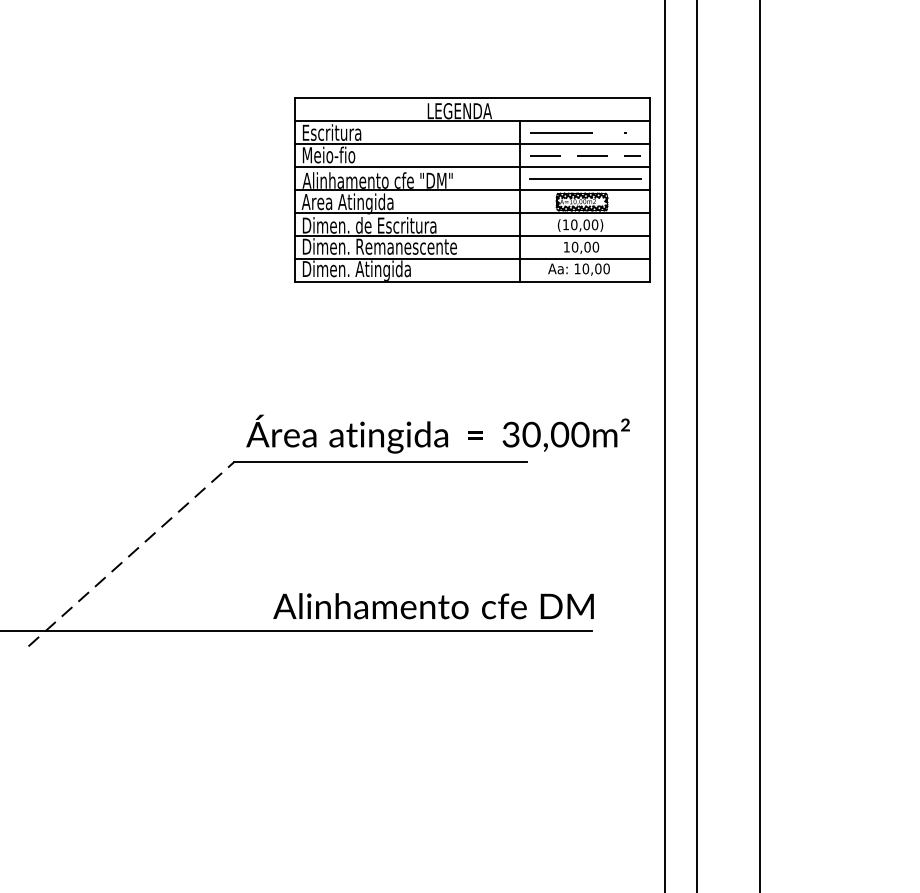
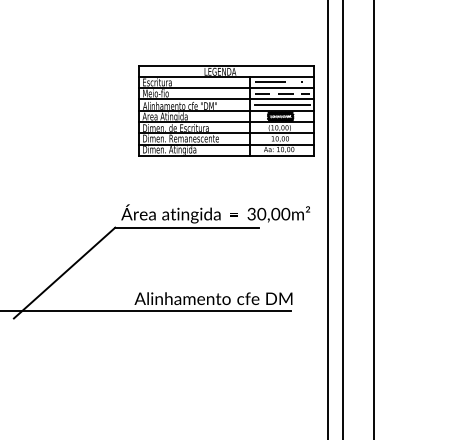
part: (472, 189) -> (226, 110), moved
line: (131, 553) -> (64, 272), dashed -> solid

